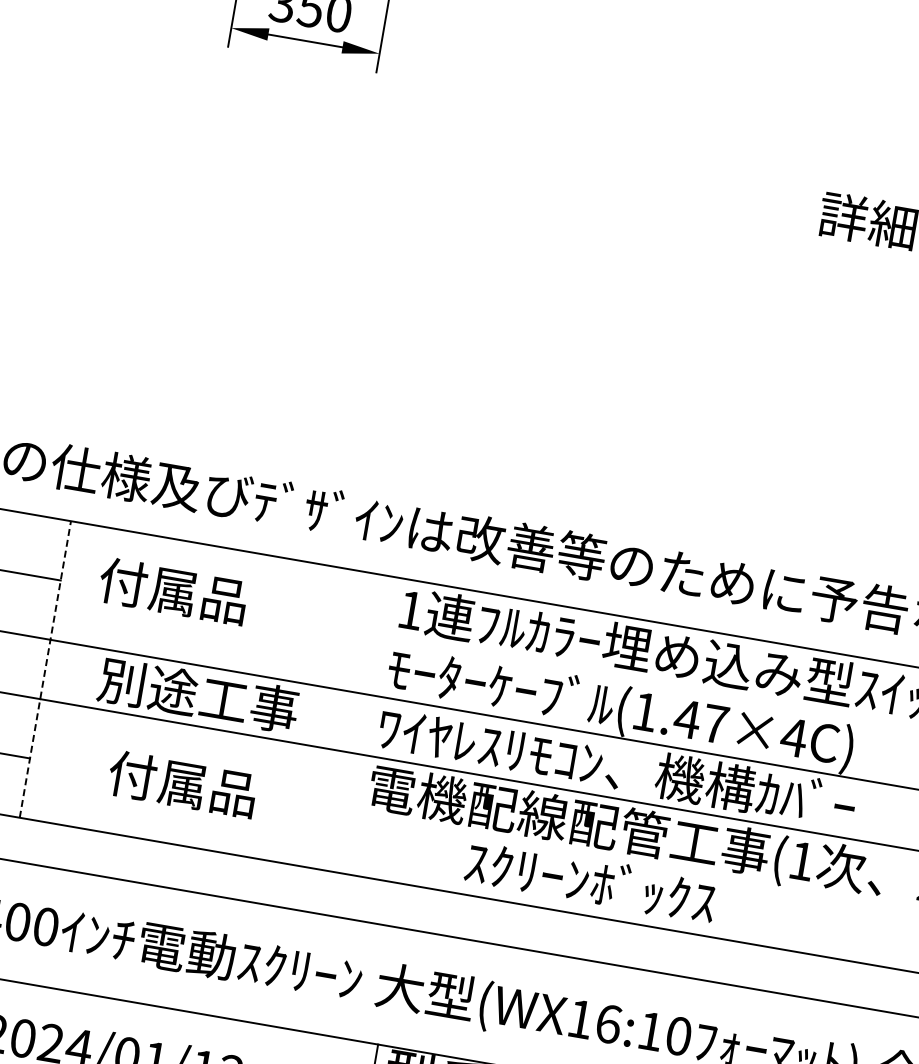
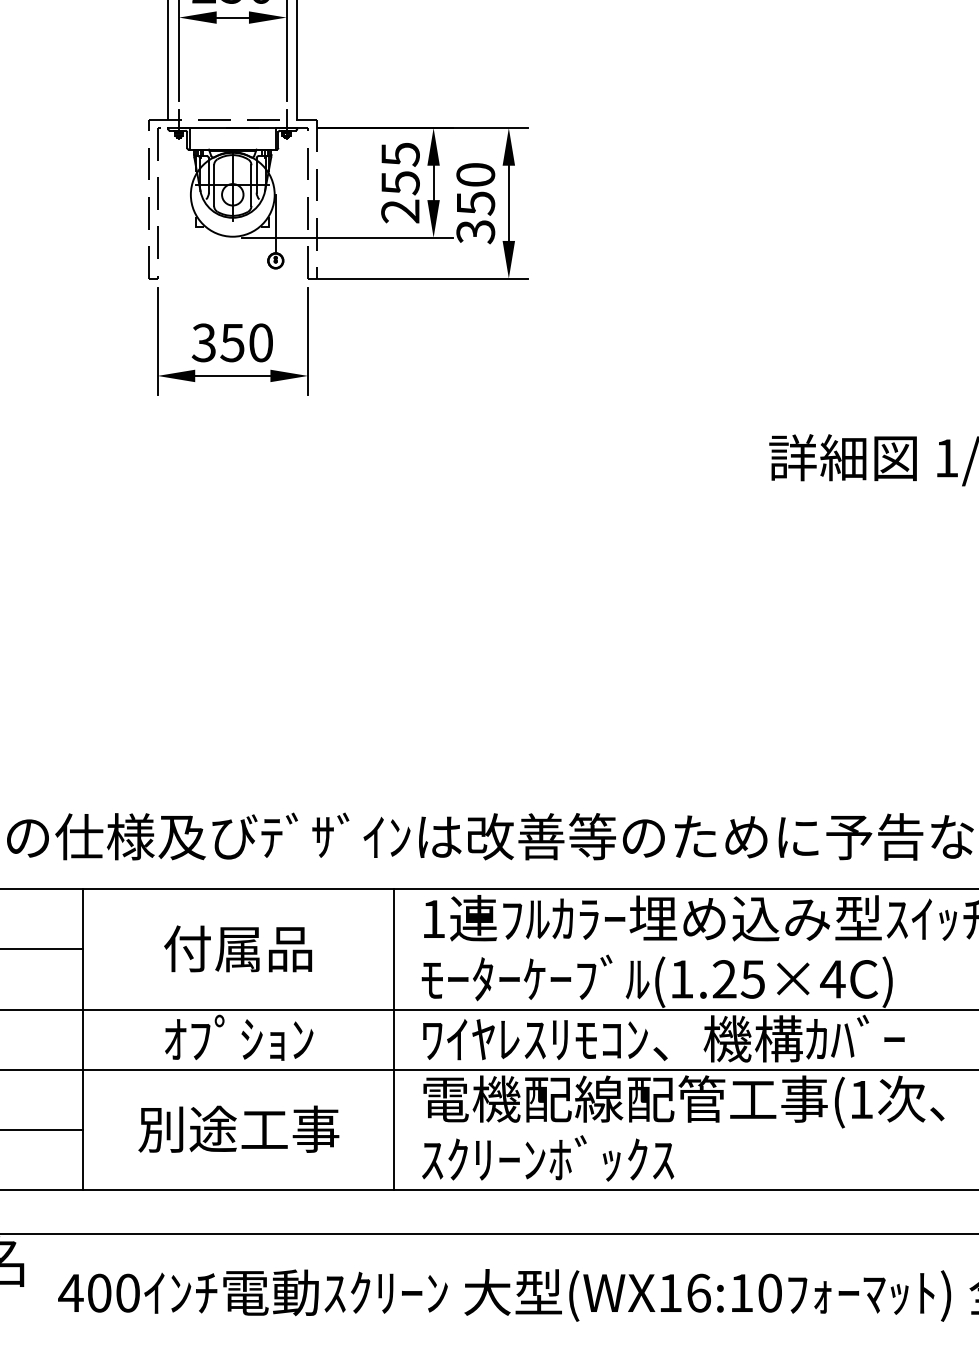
text: (173, 591) -> (238, 948), moved
line: (45, 669) -> (83, 1039), dashed -> solid
text: (198, 694) -> (238, 1038), 別途工事 -> ｵﾌﾟｼｮﾝ
text: (701, 721) -> (738, 979), (1.47×4C) -> (1.25×4C)
line: (351, 722) -> (394, 1039), added
text: (183, 783) -> (238, 1128), 付属品 -> 別途工事
text: (591, 881) -> (548, 1158), moved

